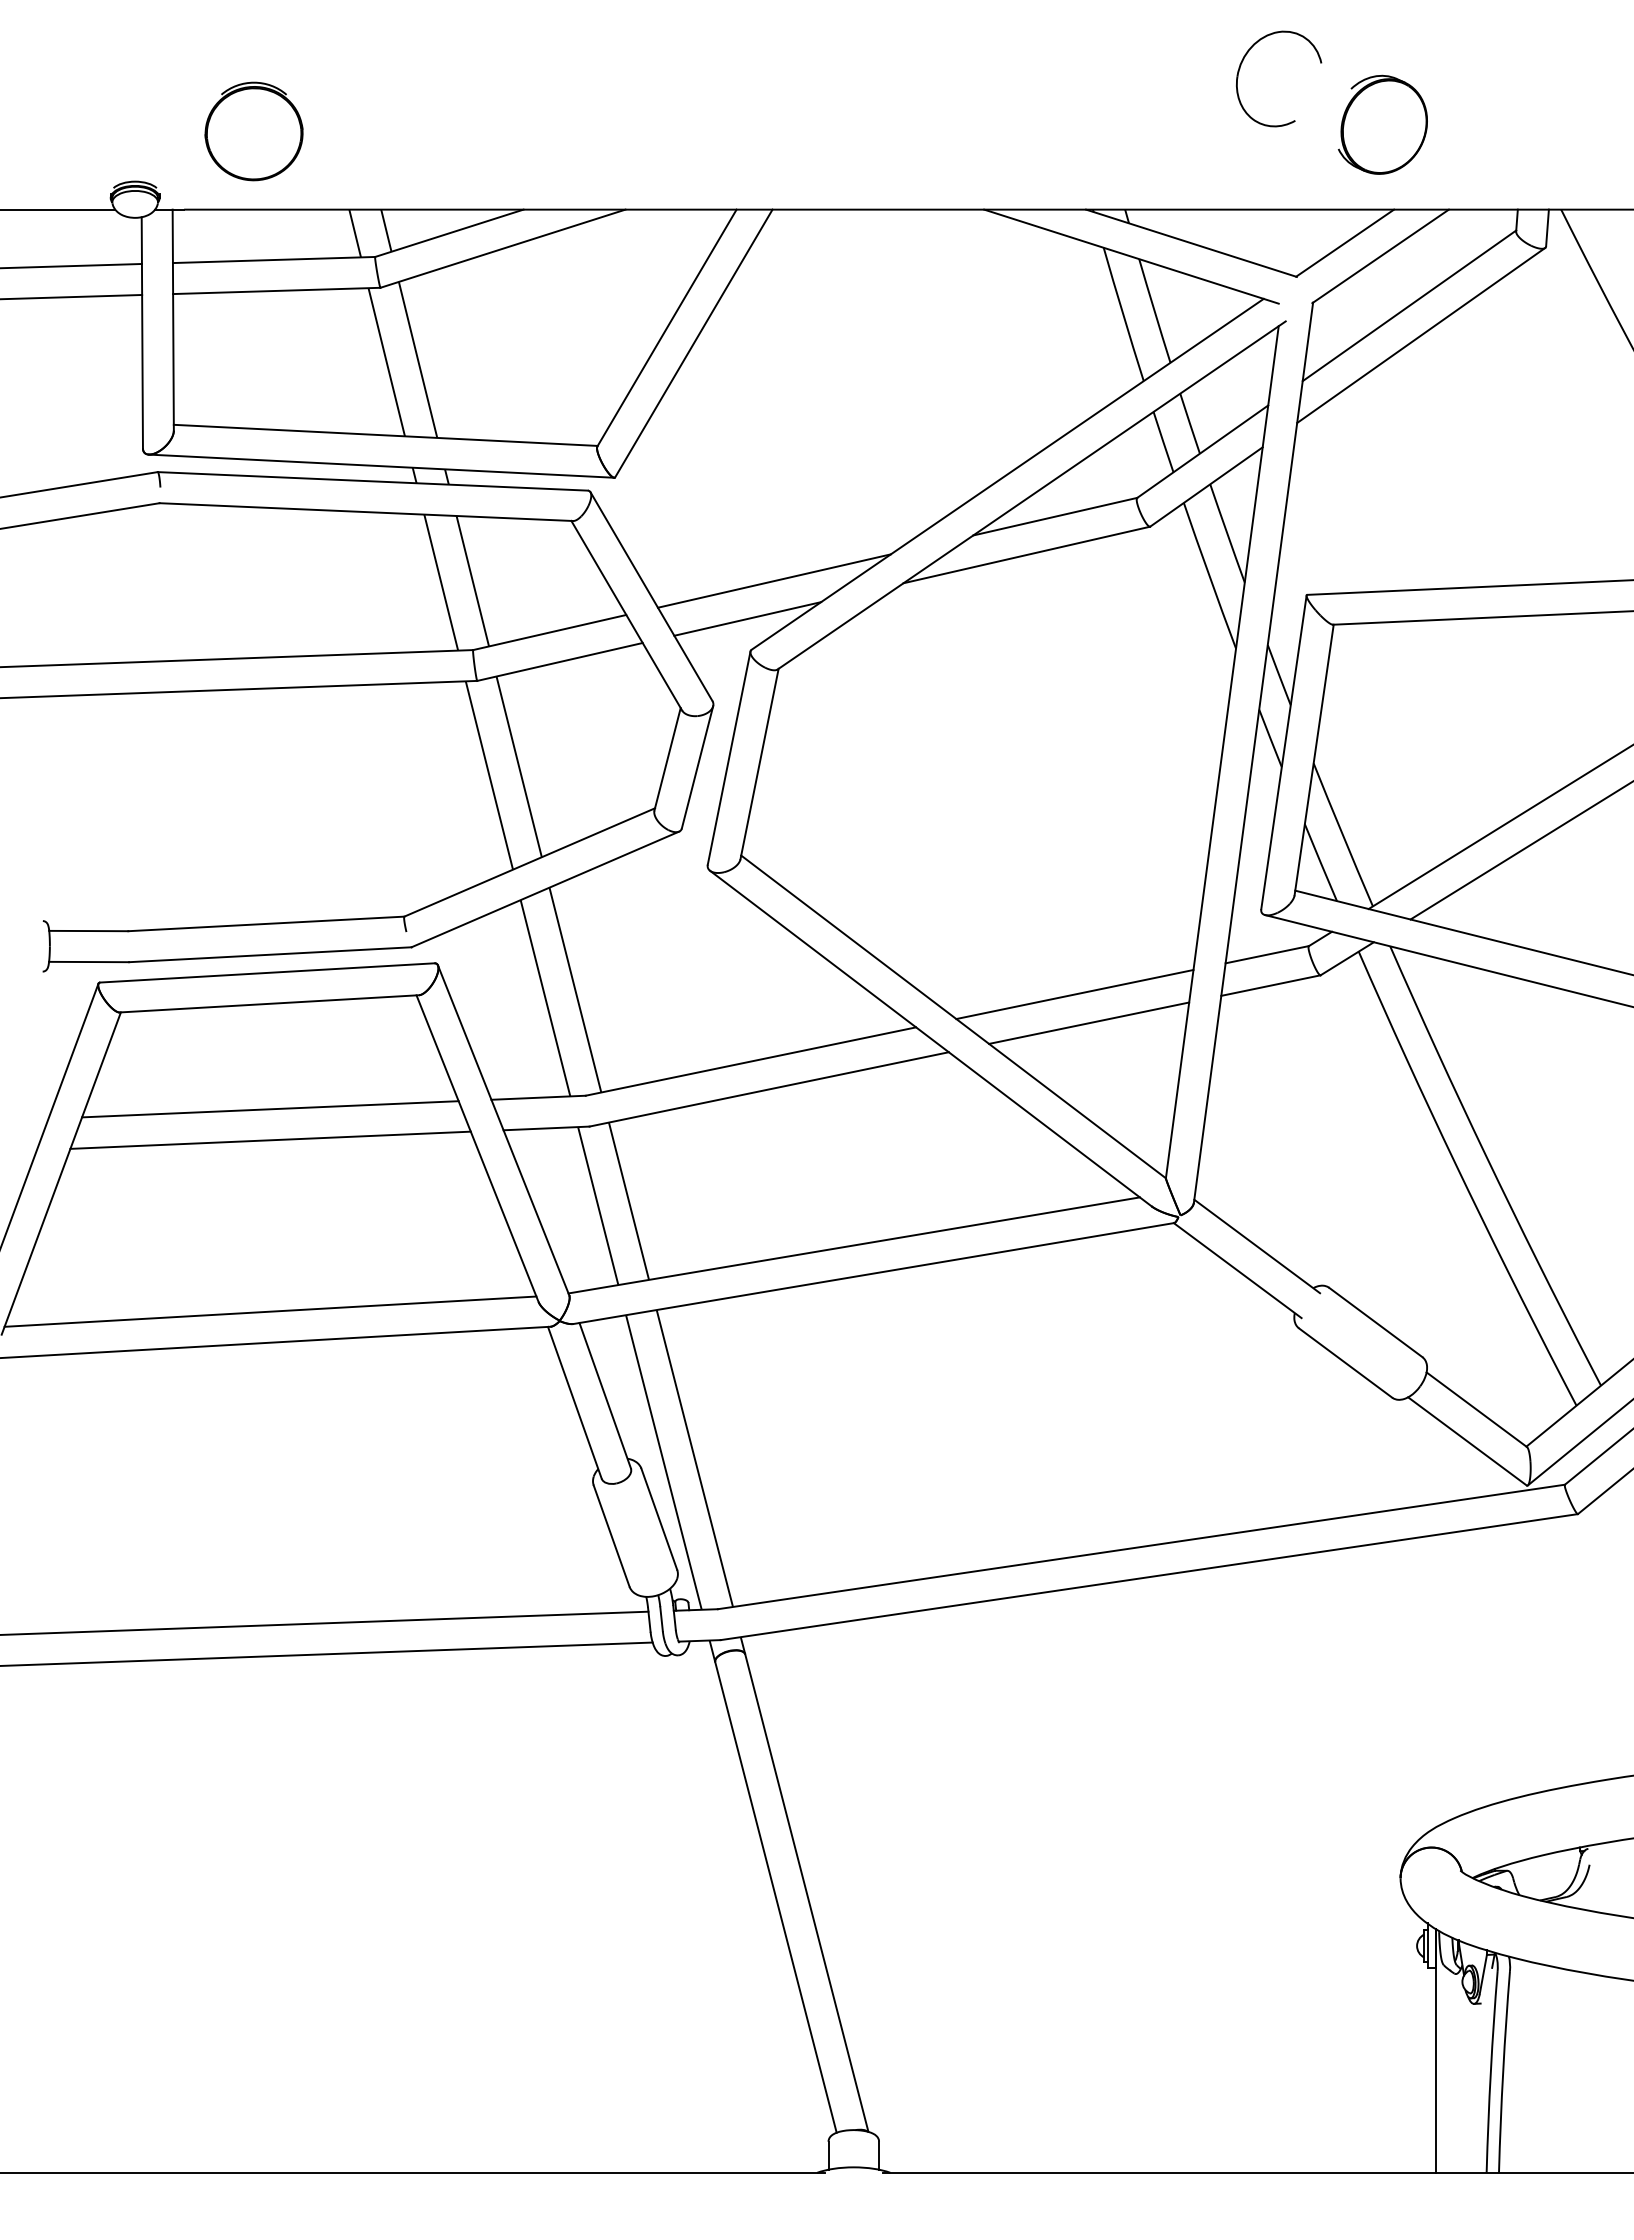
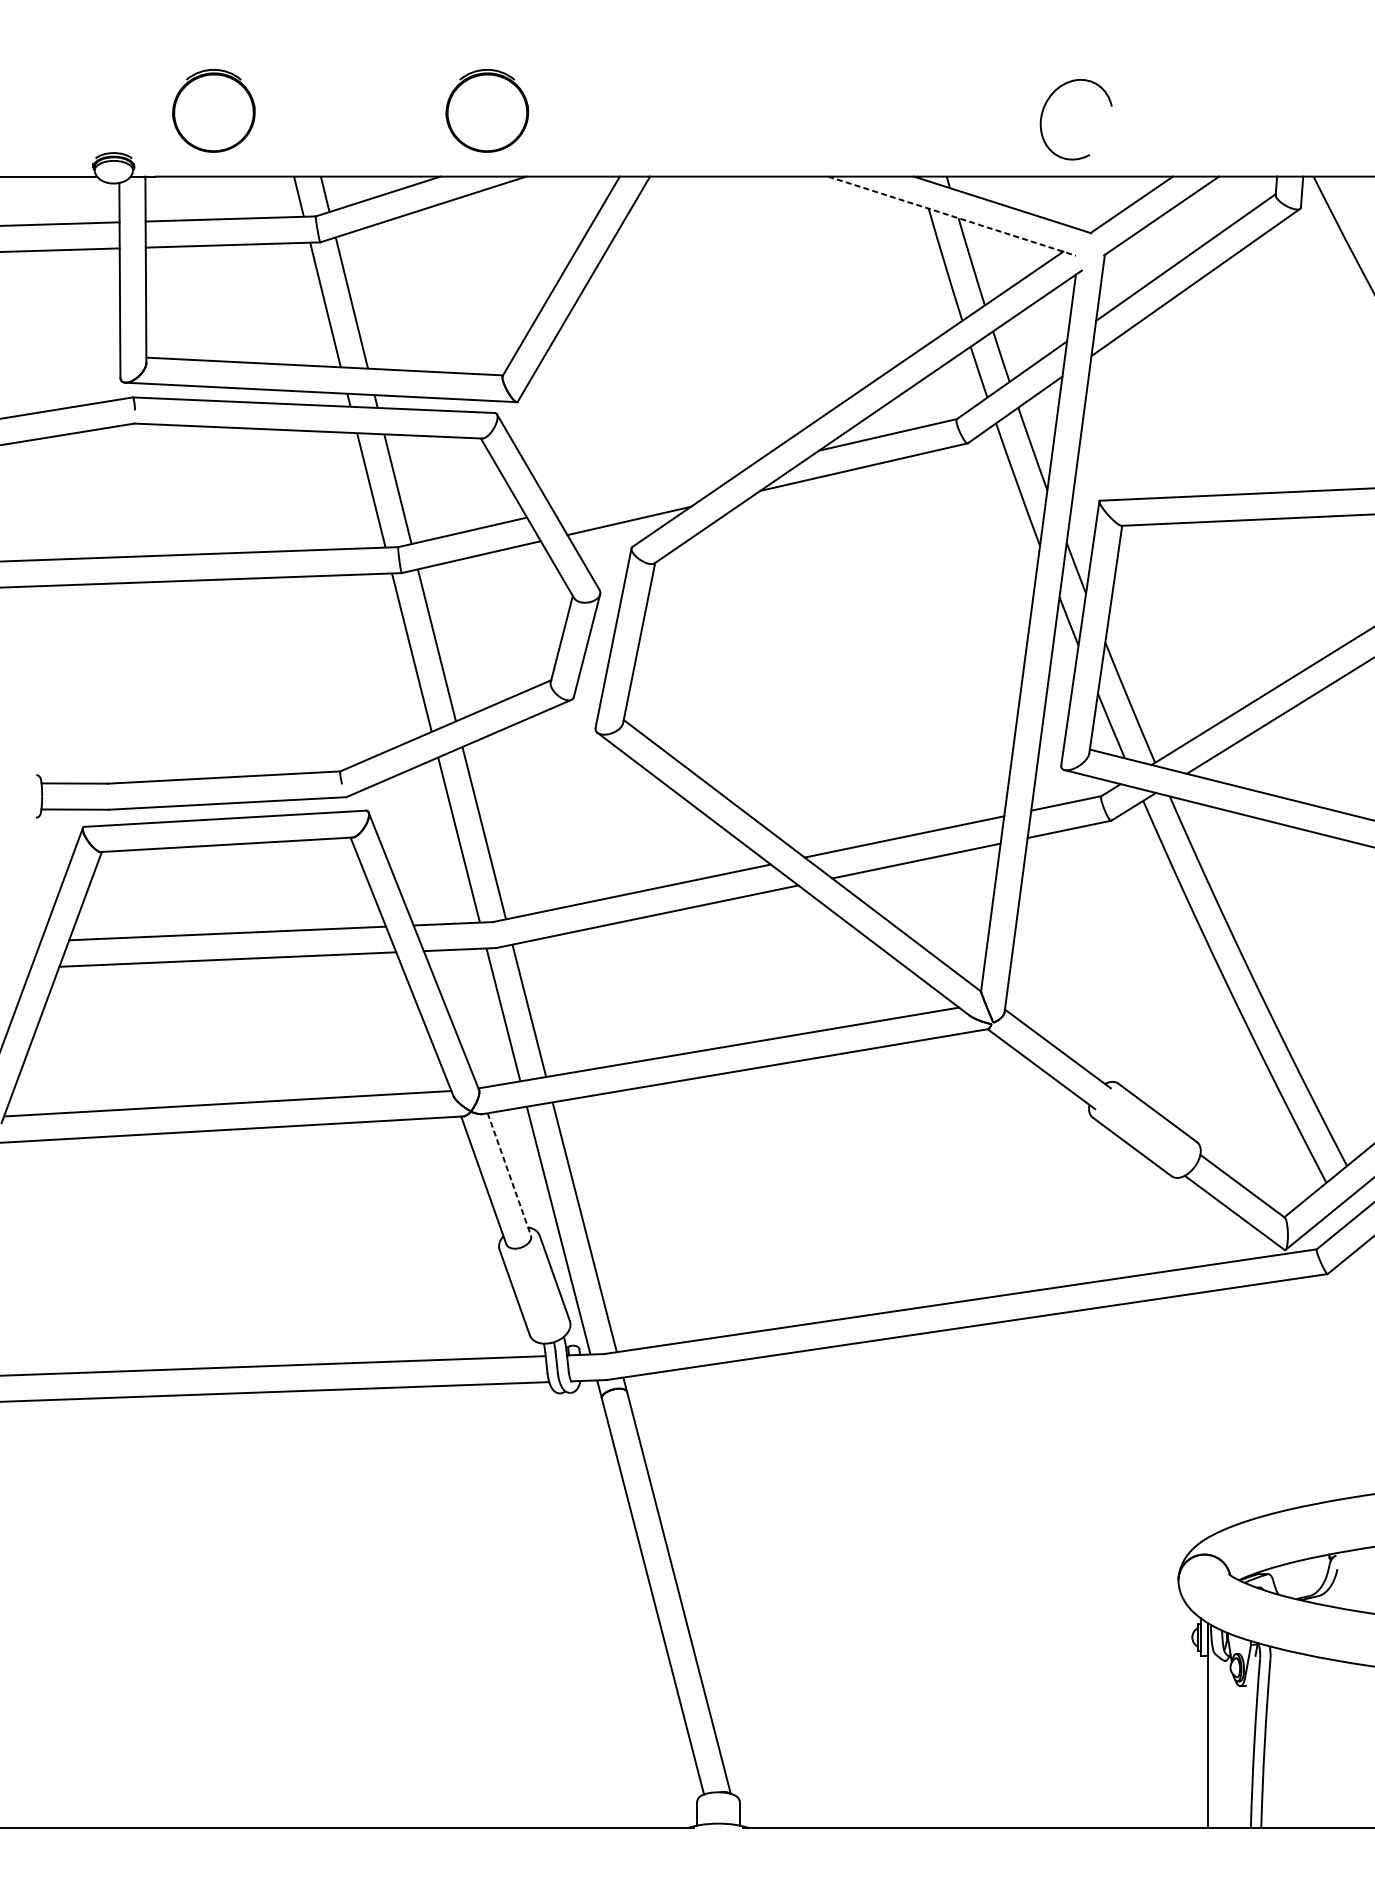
part: (1243, 61) -> (1046, 104), moved
part: (1382, 124) -> (1163, 104), removed
part: (578, 131) -> (486, 110), added
line: (1131, 256) -> (952, 216), solid -> dashed
line: (773, 580) -> (650, 488), removed
line: (605, 1396) -> (509, 1175), solid -> dashed

